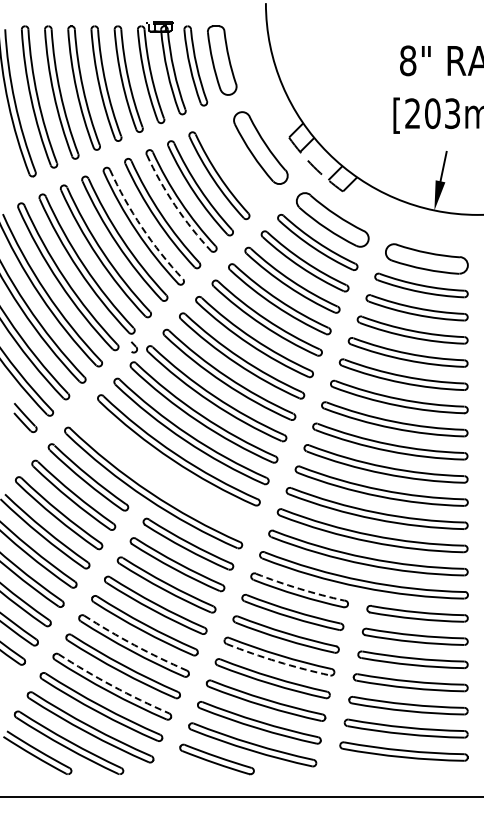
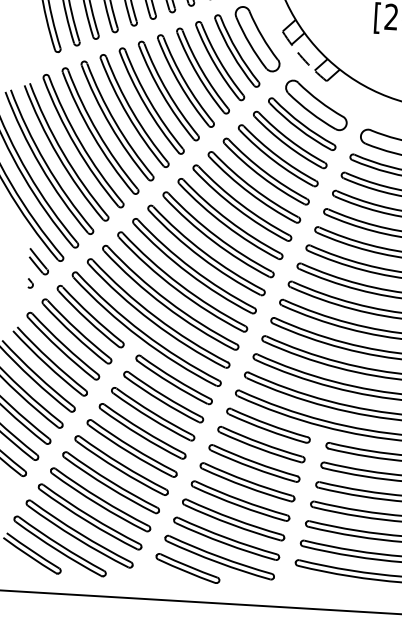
part: (237, 162) -> (236, 50), added
arc: (175, 205) -> (180, 84), dashed -> solid
arc: (142, 227) -> (150, 102), dashed -> solid
part: (134, 347) -> (30, 283), moved
part: (165, 468) -> (158, 312), added
arc: (299, 588) -> (268, 424), dashed -> solid
arc: (134, 645) -> (122, 465), dashed -> solid
arc: (277, 661) -> (245, 486), dashed -> solid
arc: (112, 686) -> (100, 499), dashed -> solid

